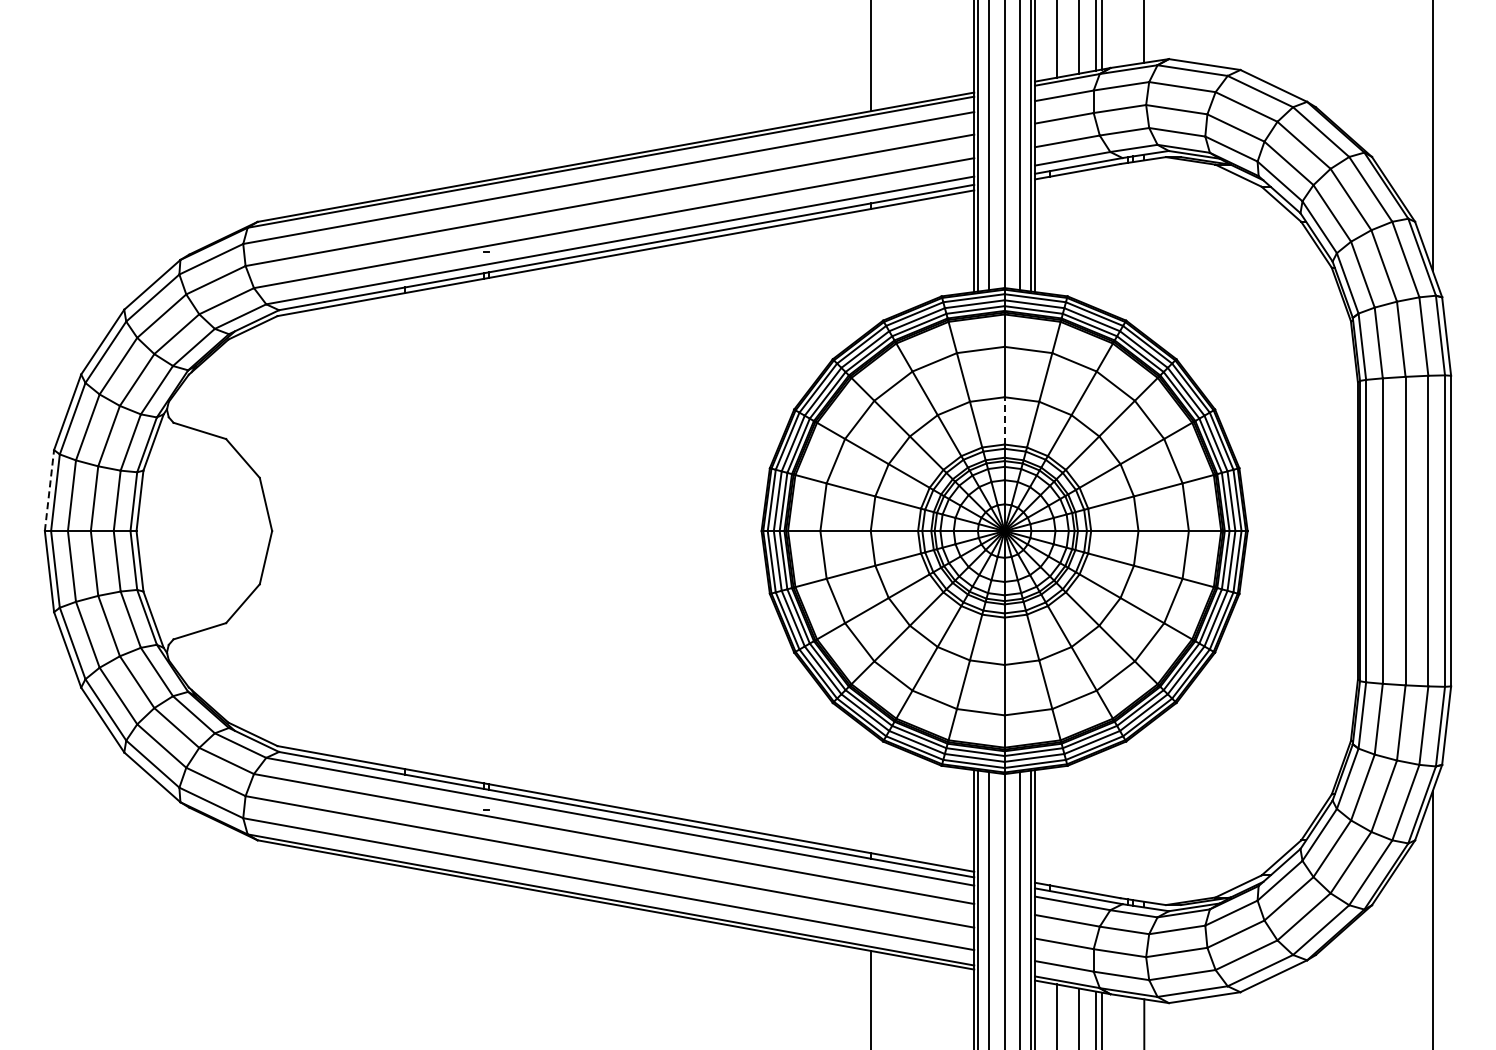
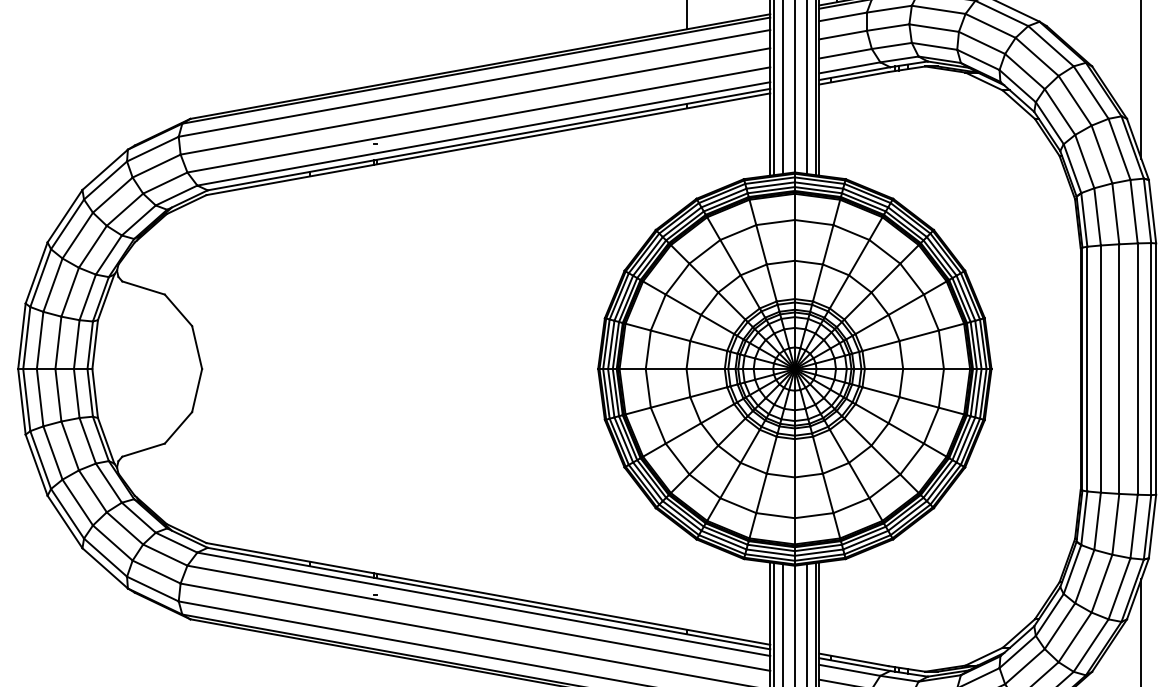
line: (1004, 420) -> (794, 279), dashed -> solid
line: (49, 490) -> (21, 336), dashed -> solid

